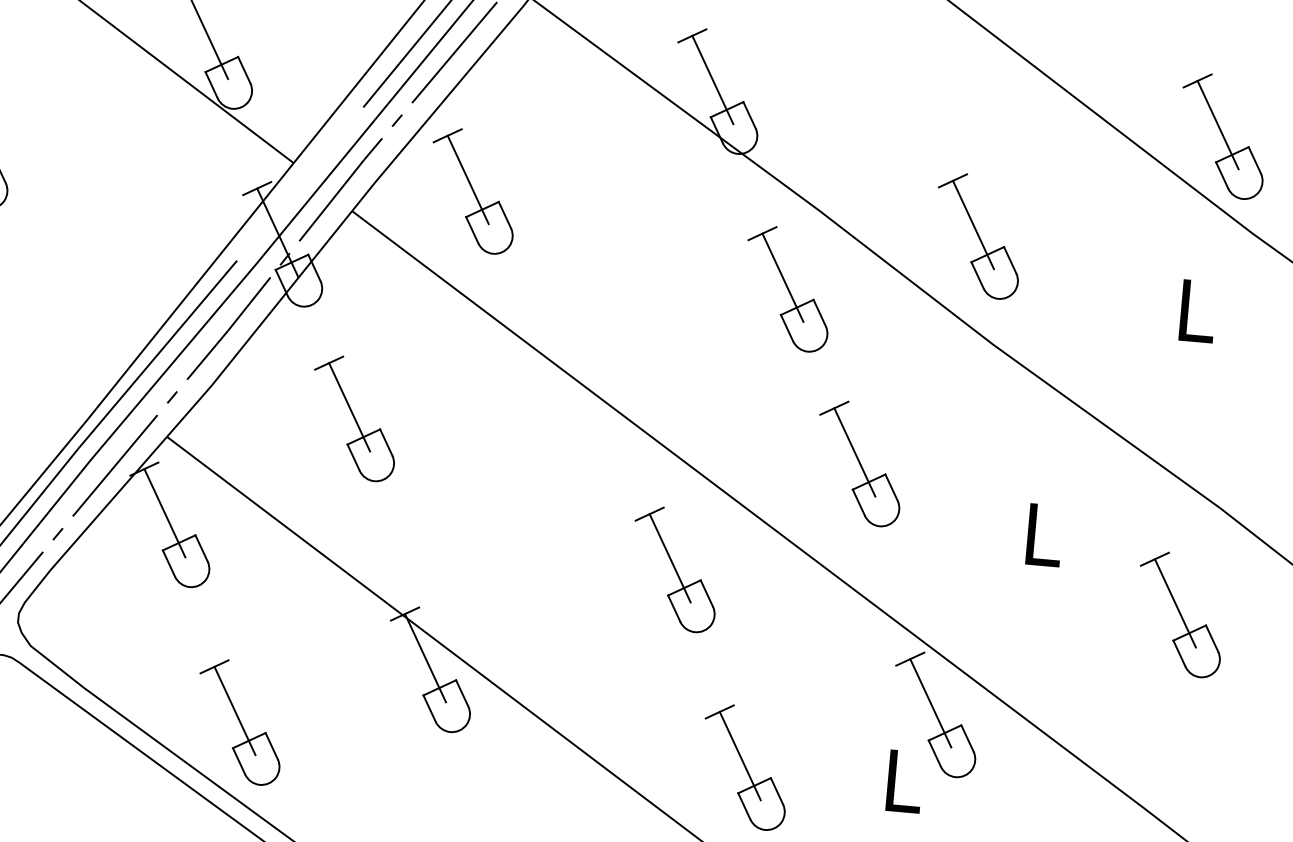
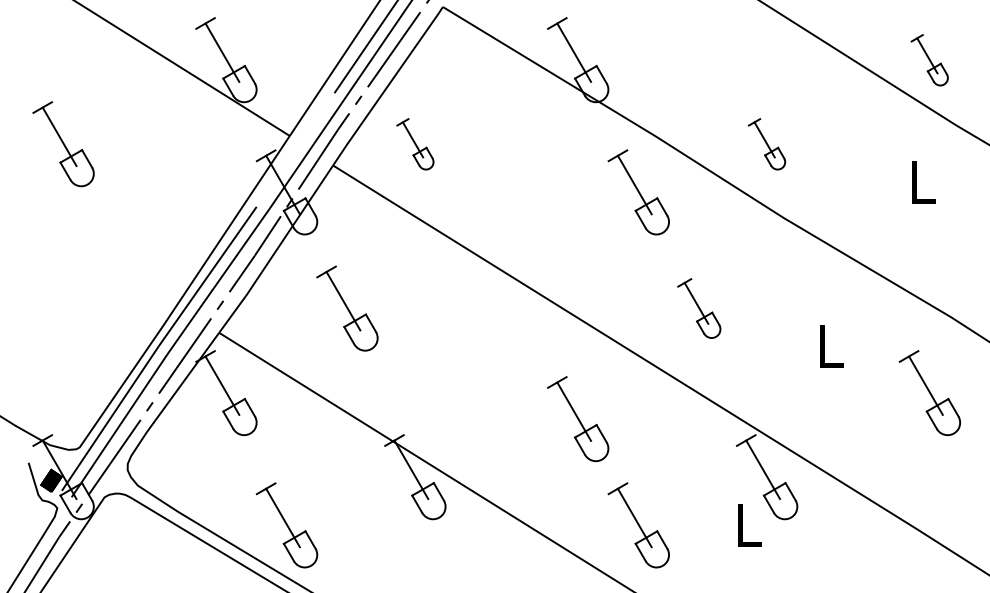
part: (1222, 136) -> (929, 60), size x0.6
part: (473, 191) -> (415, 144), size x0.6
part: (977, 236) -> (766, 144), size x0.6
part: (860, 463) -> (699, 308), size x0.7
part: (675, 570) -> (578, 419), moved

